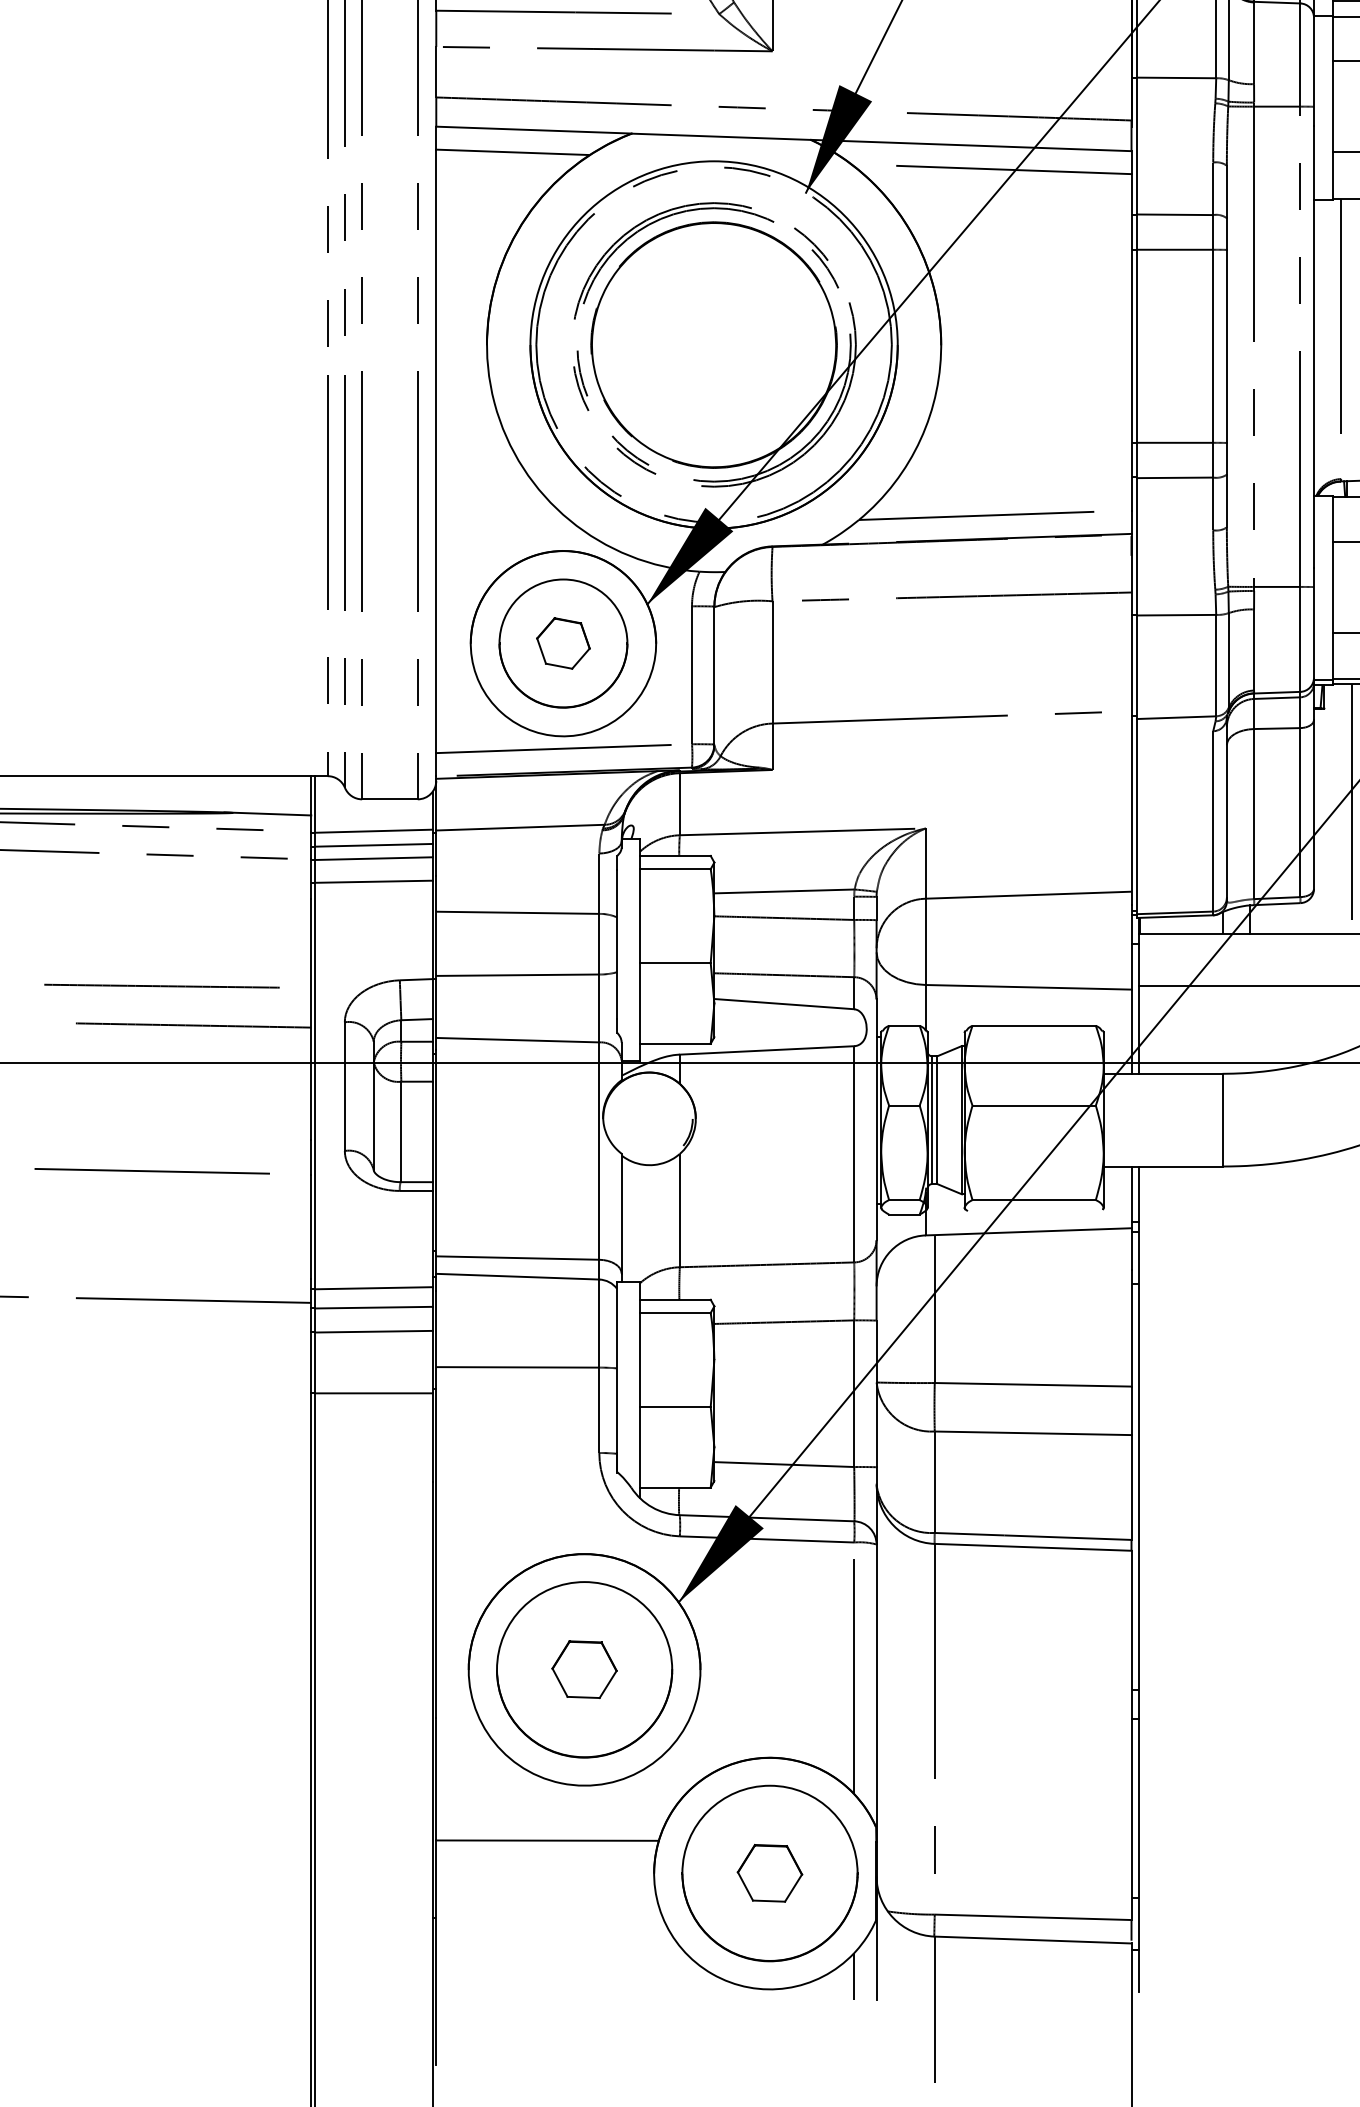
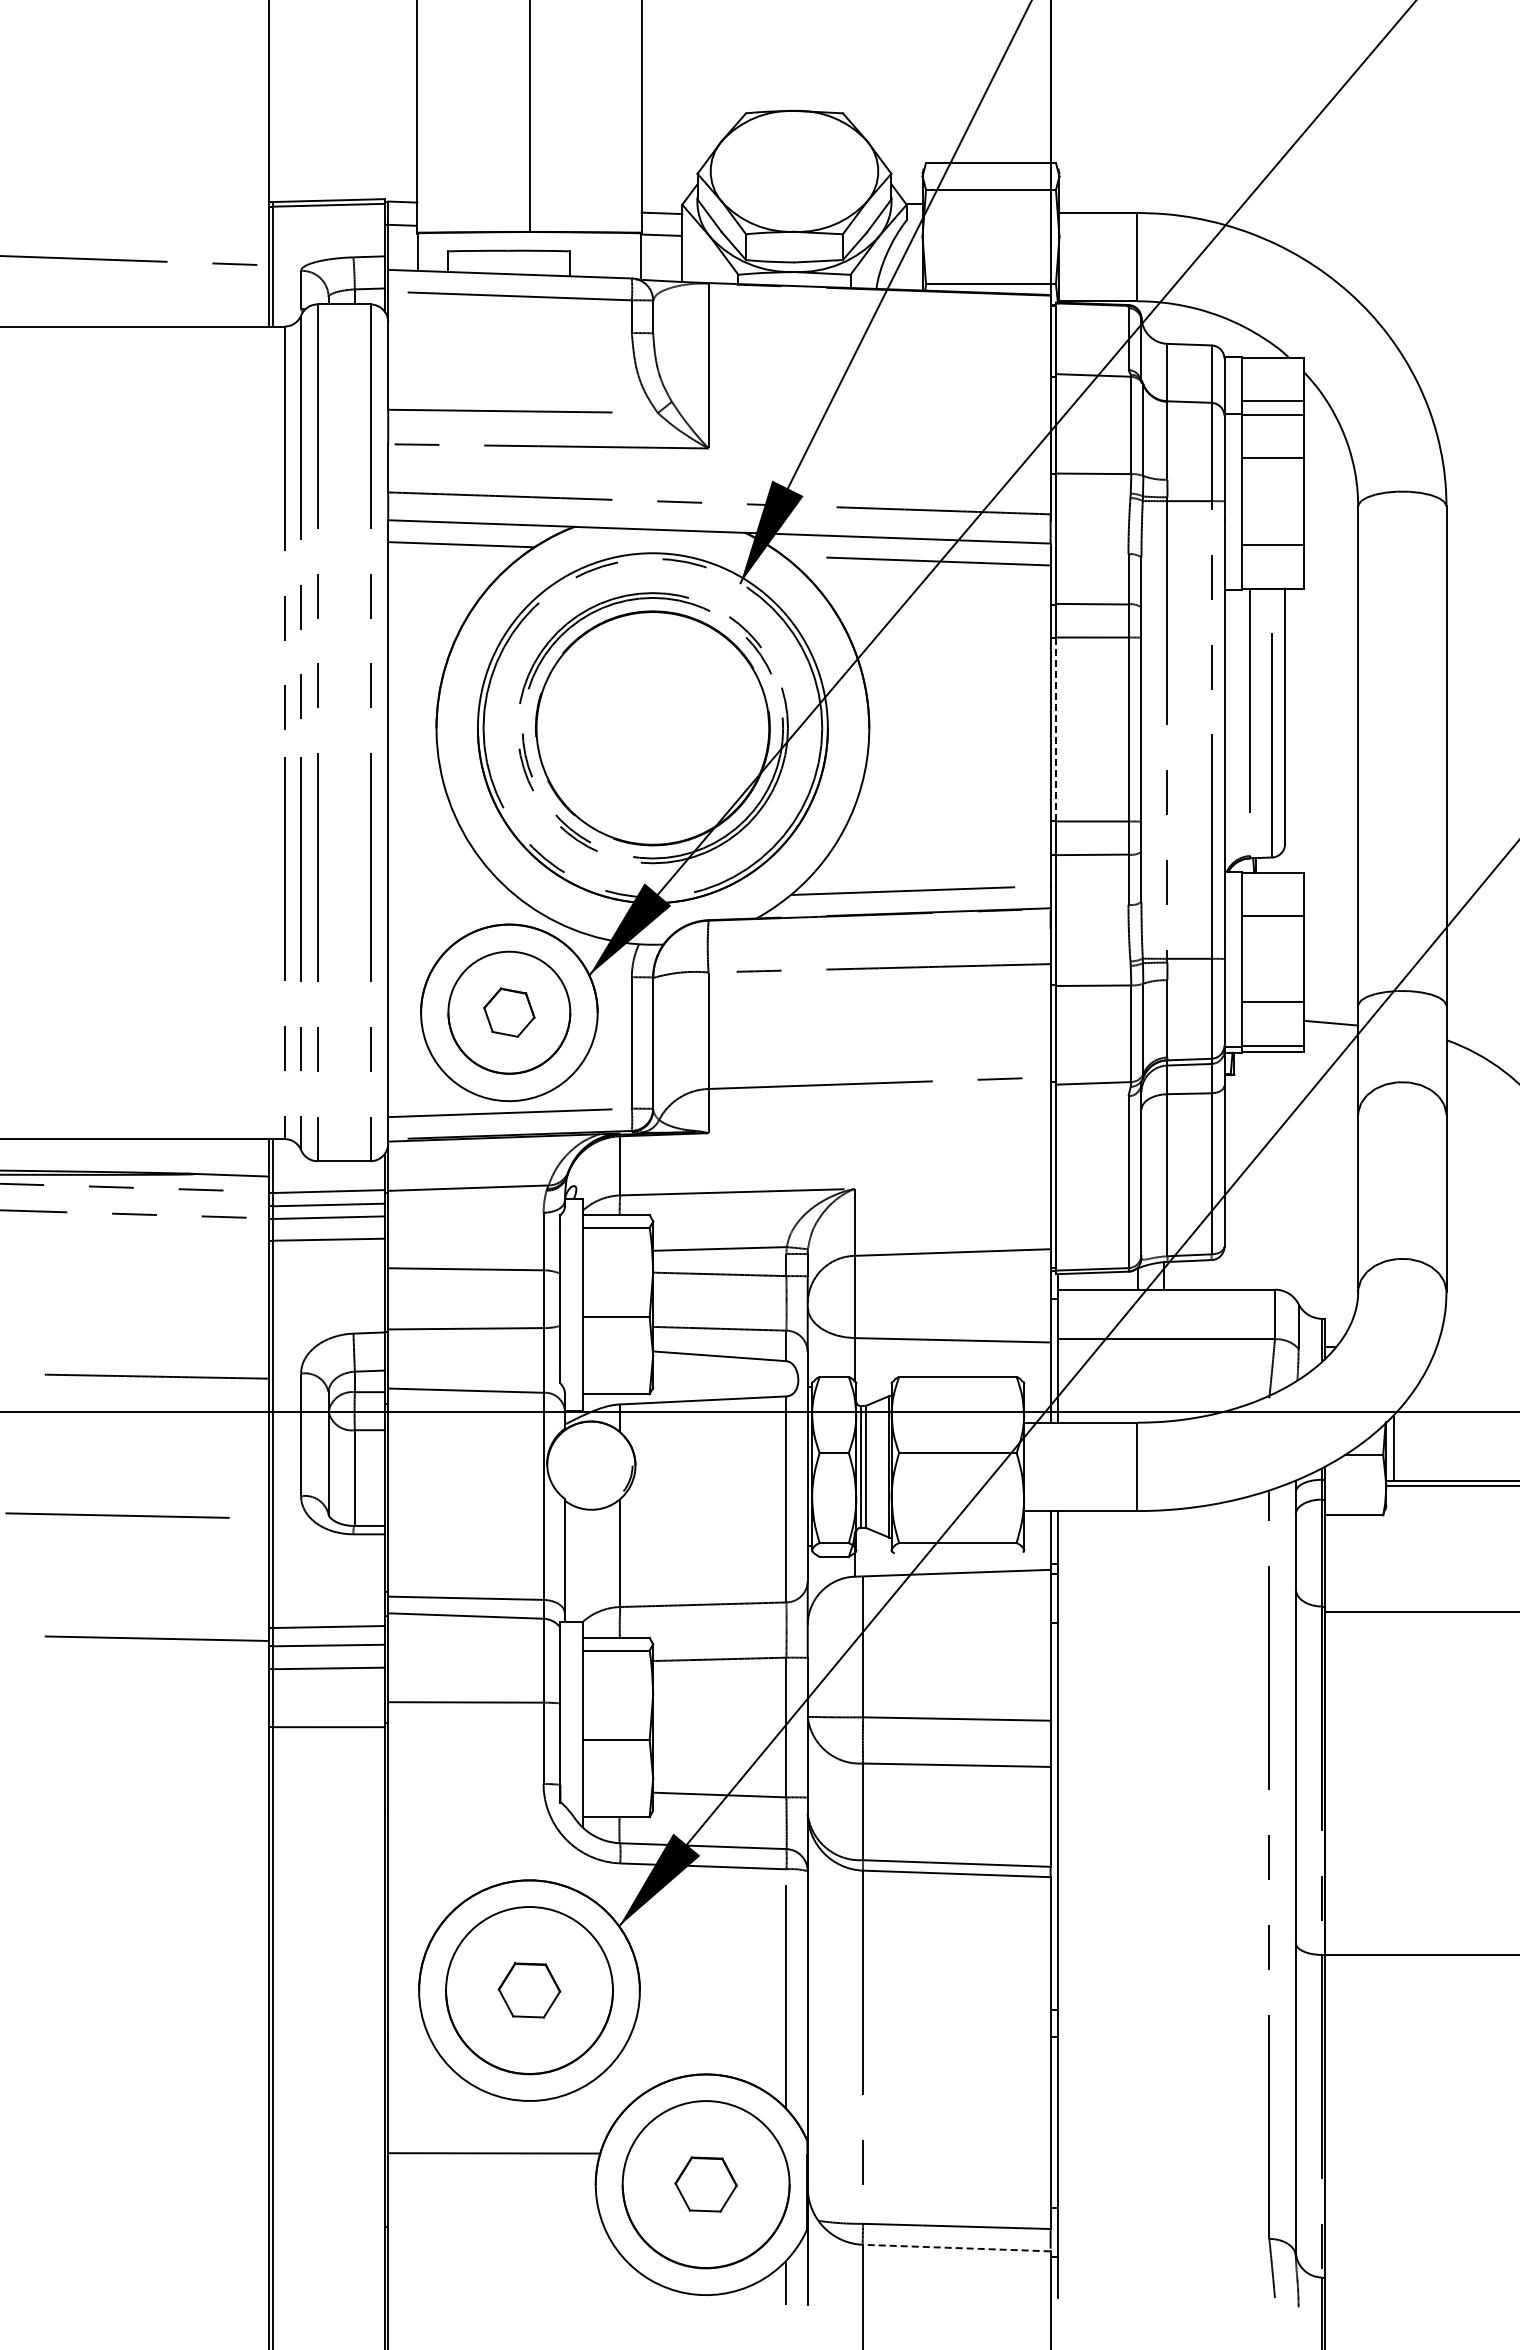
line: (1137, 346) -> (1056, 729), solid -> dashed
line: (1351, 809) -> (1260, 1170), removed
line: (161, 986) -> (126, 1339), removed
line: (1032, 1940) -> (956, 2248), solid -> dashed

